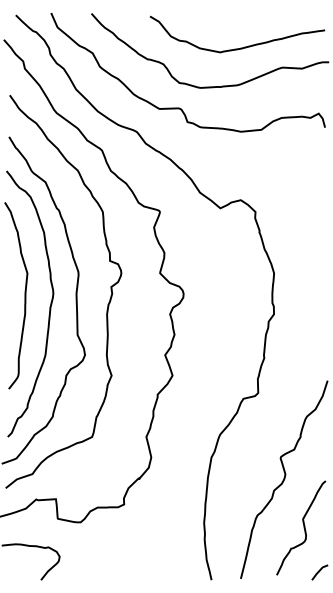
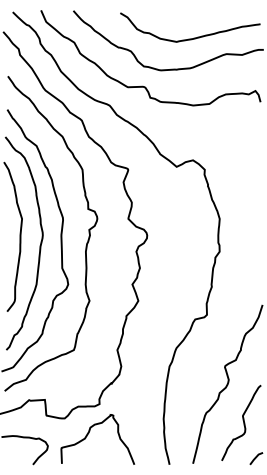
curve: (110, 542) -> (88, 434), added

